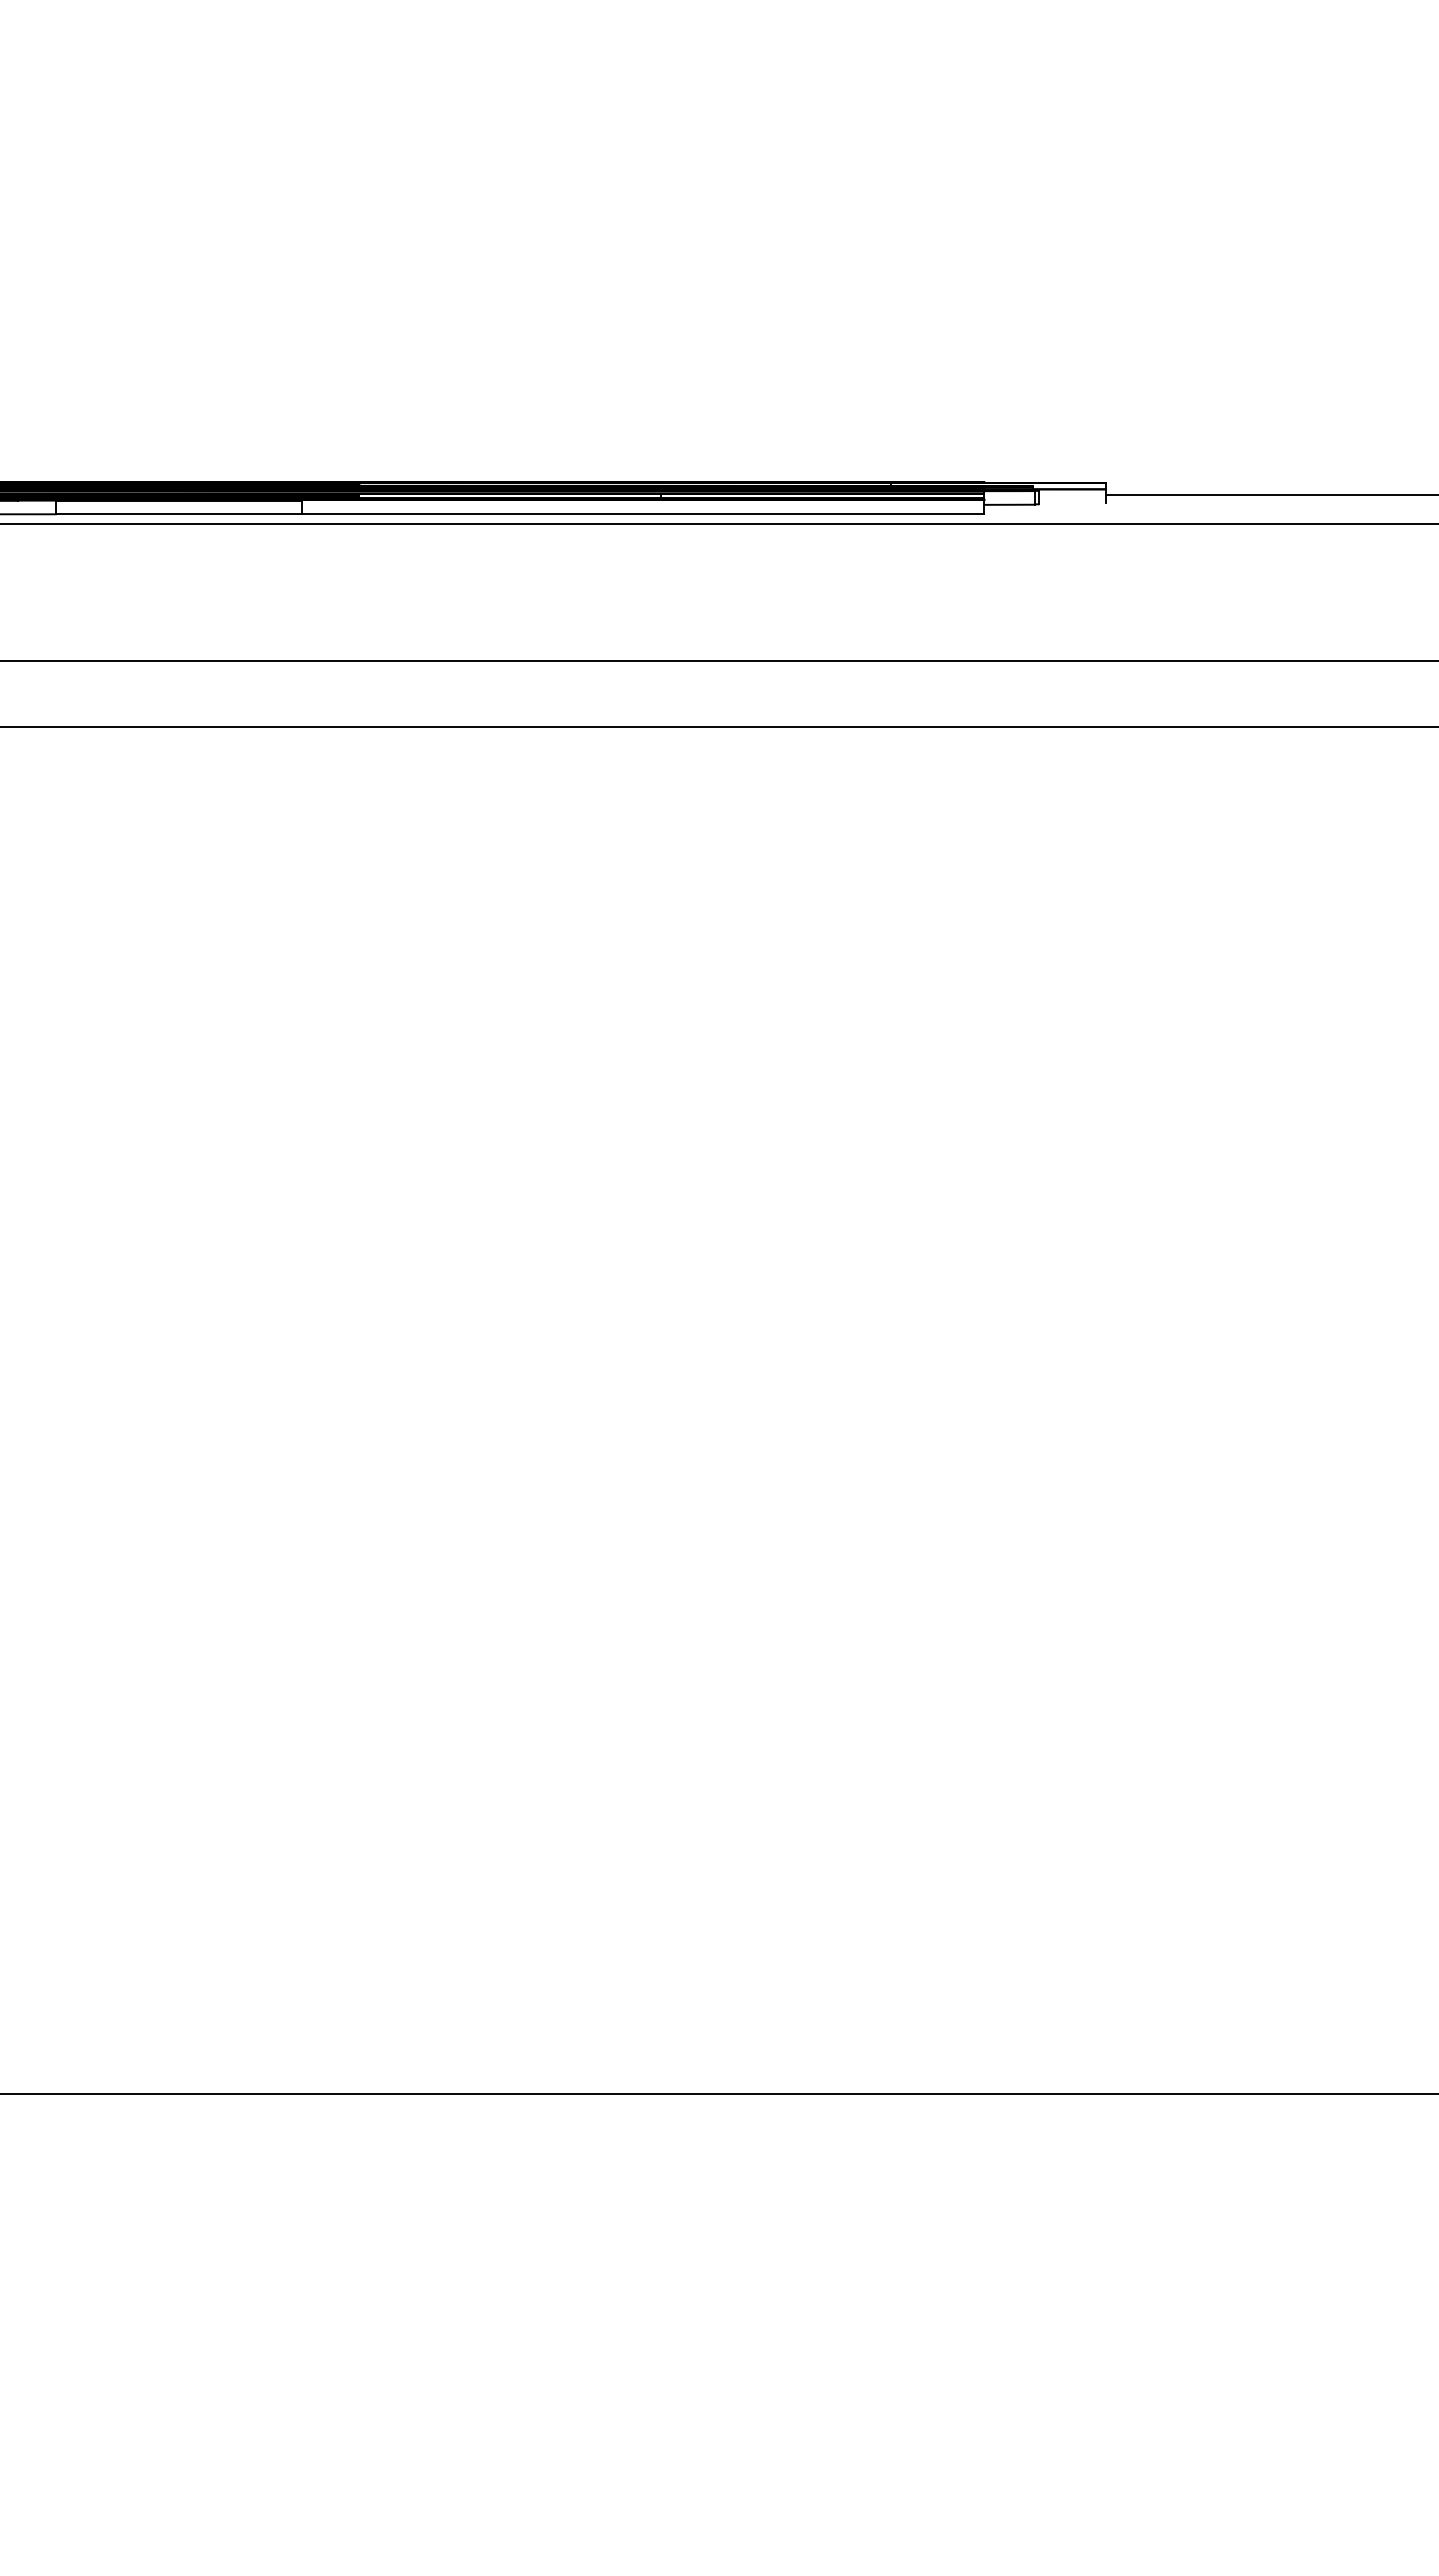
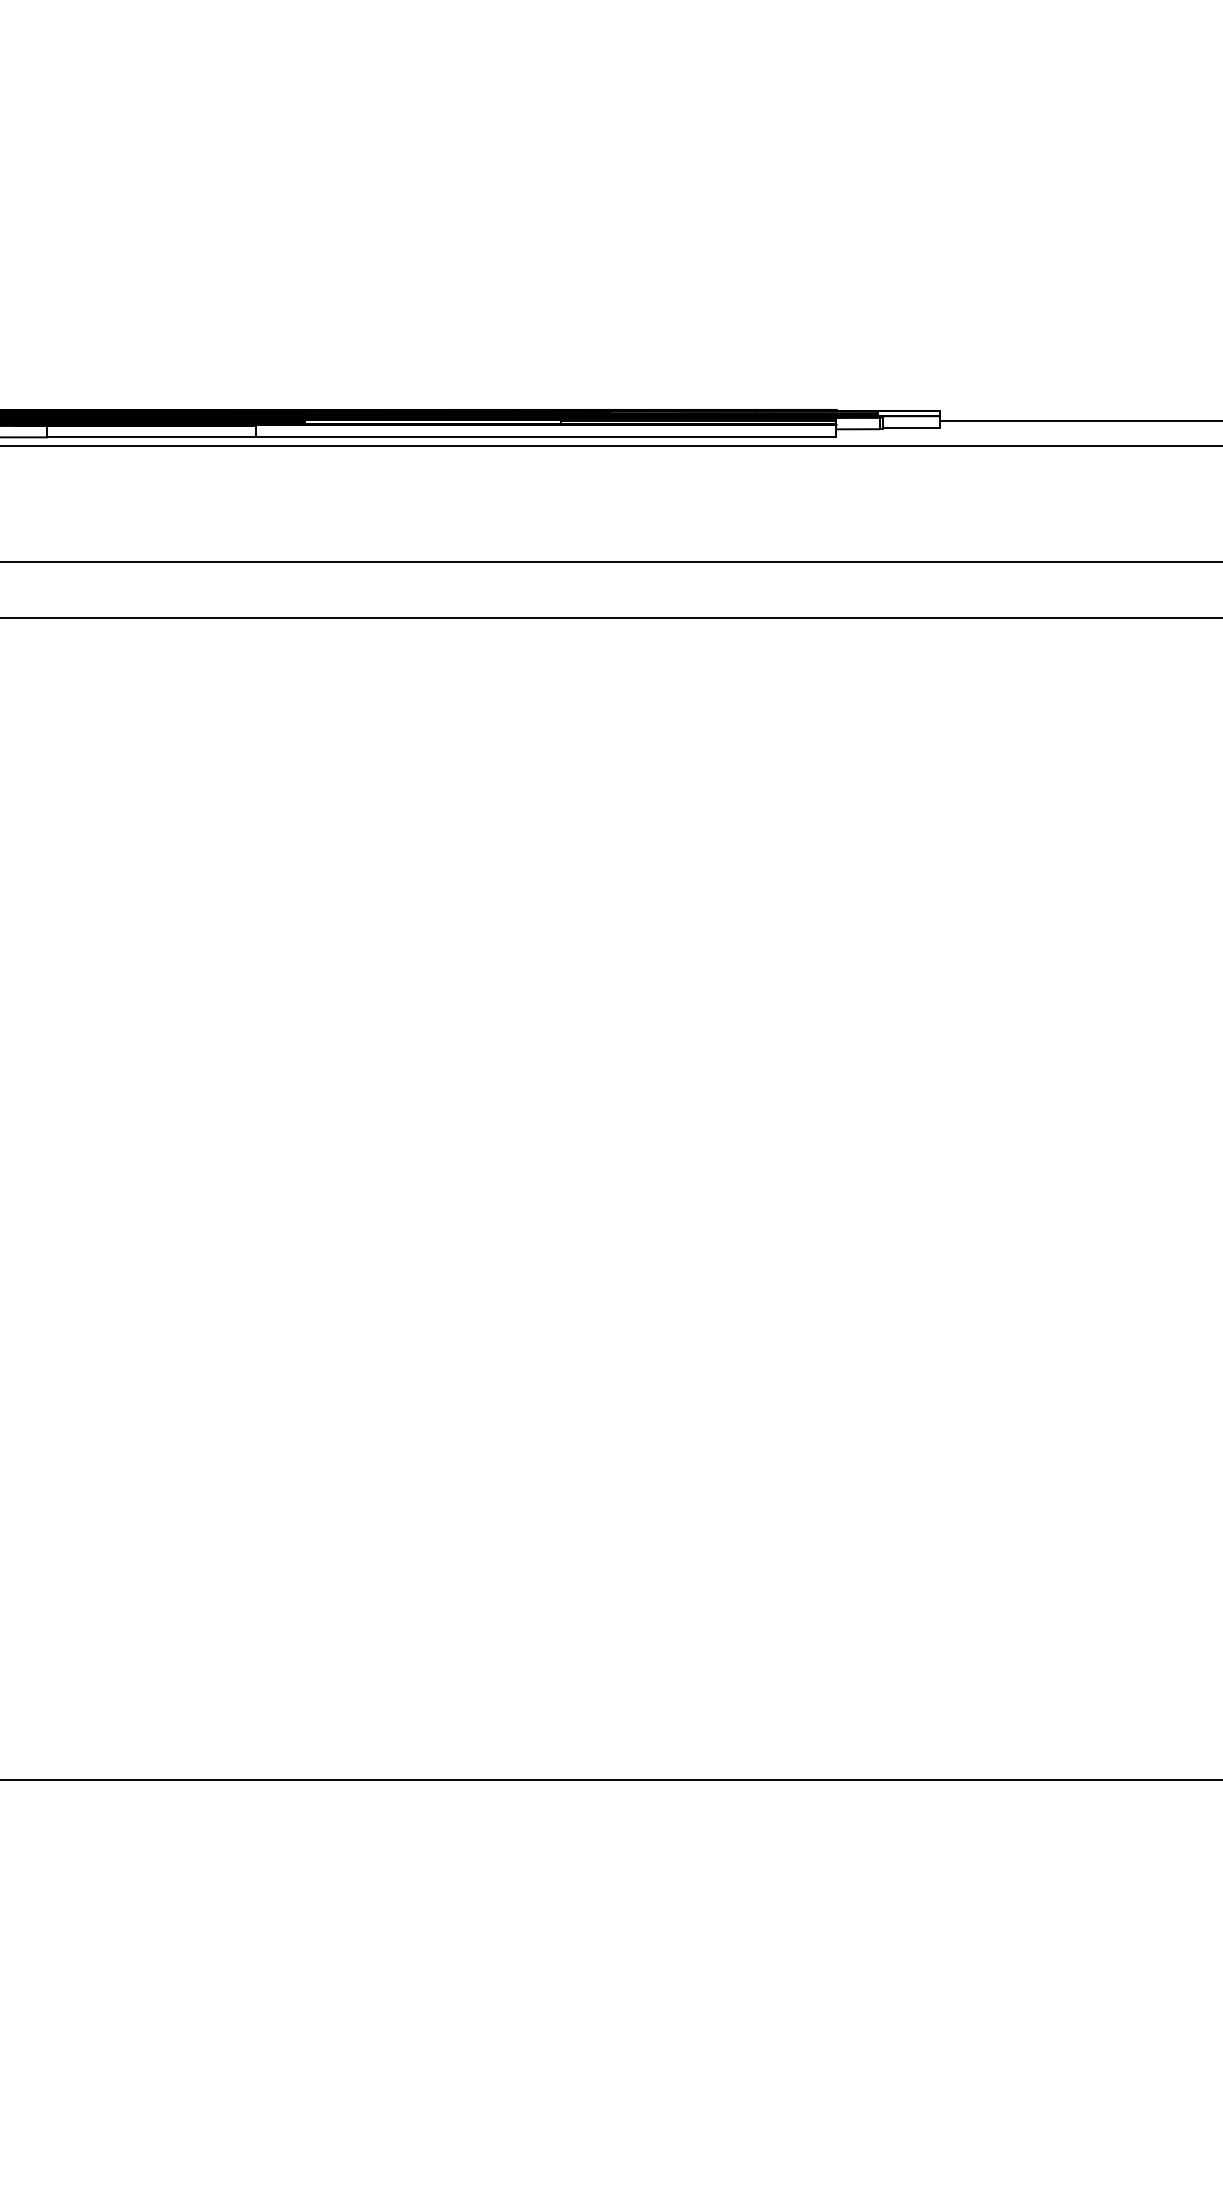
line: (1072, 503) -> (911, 428), added

